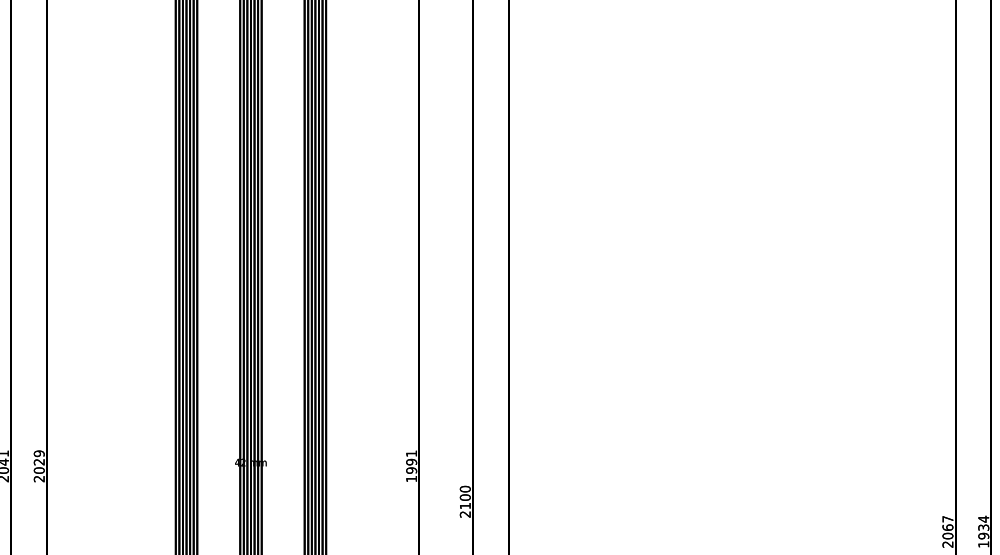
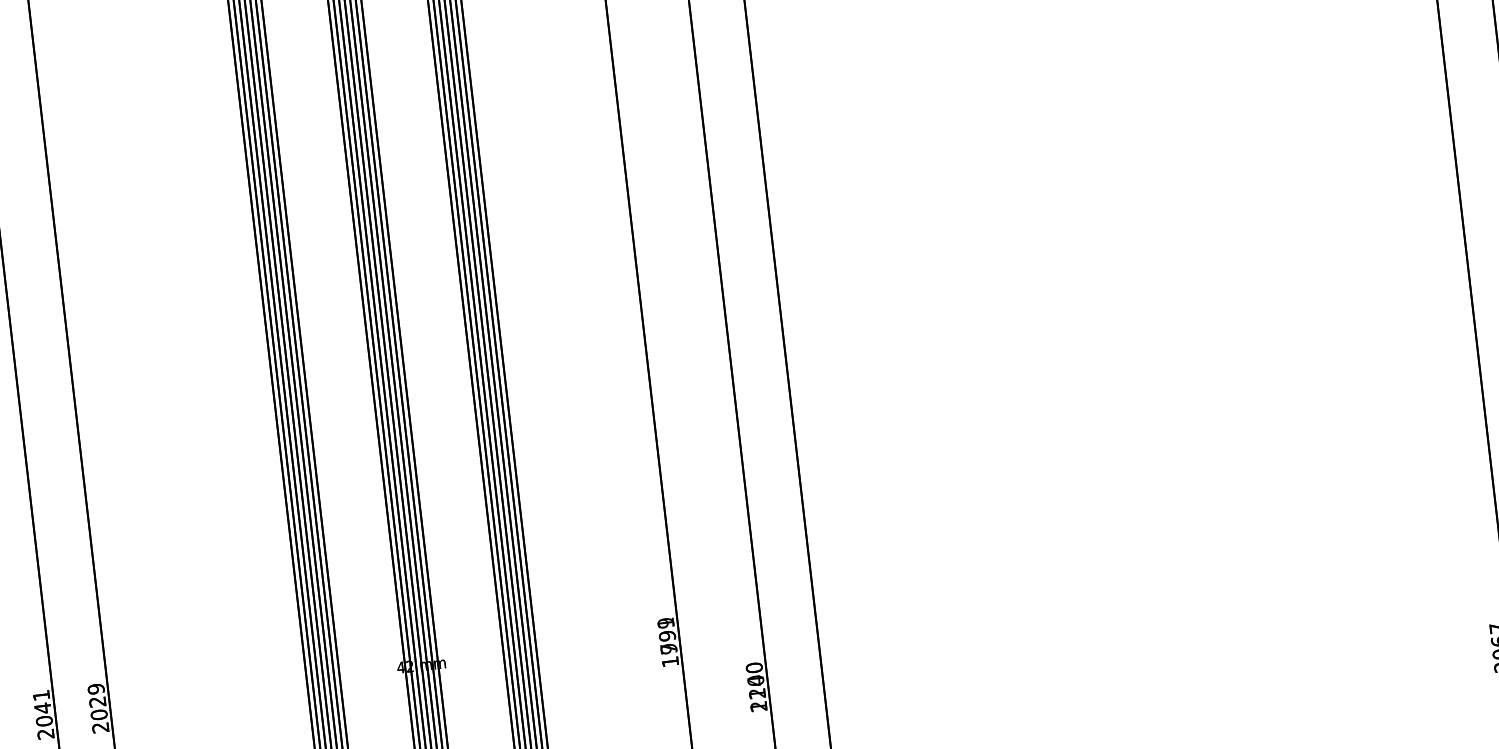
text: (411, 461) -> (667, 635), 1991 -> 1799
text: (464, 505) -> (755, 693), 2100 -> 1240

